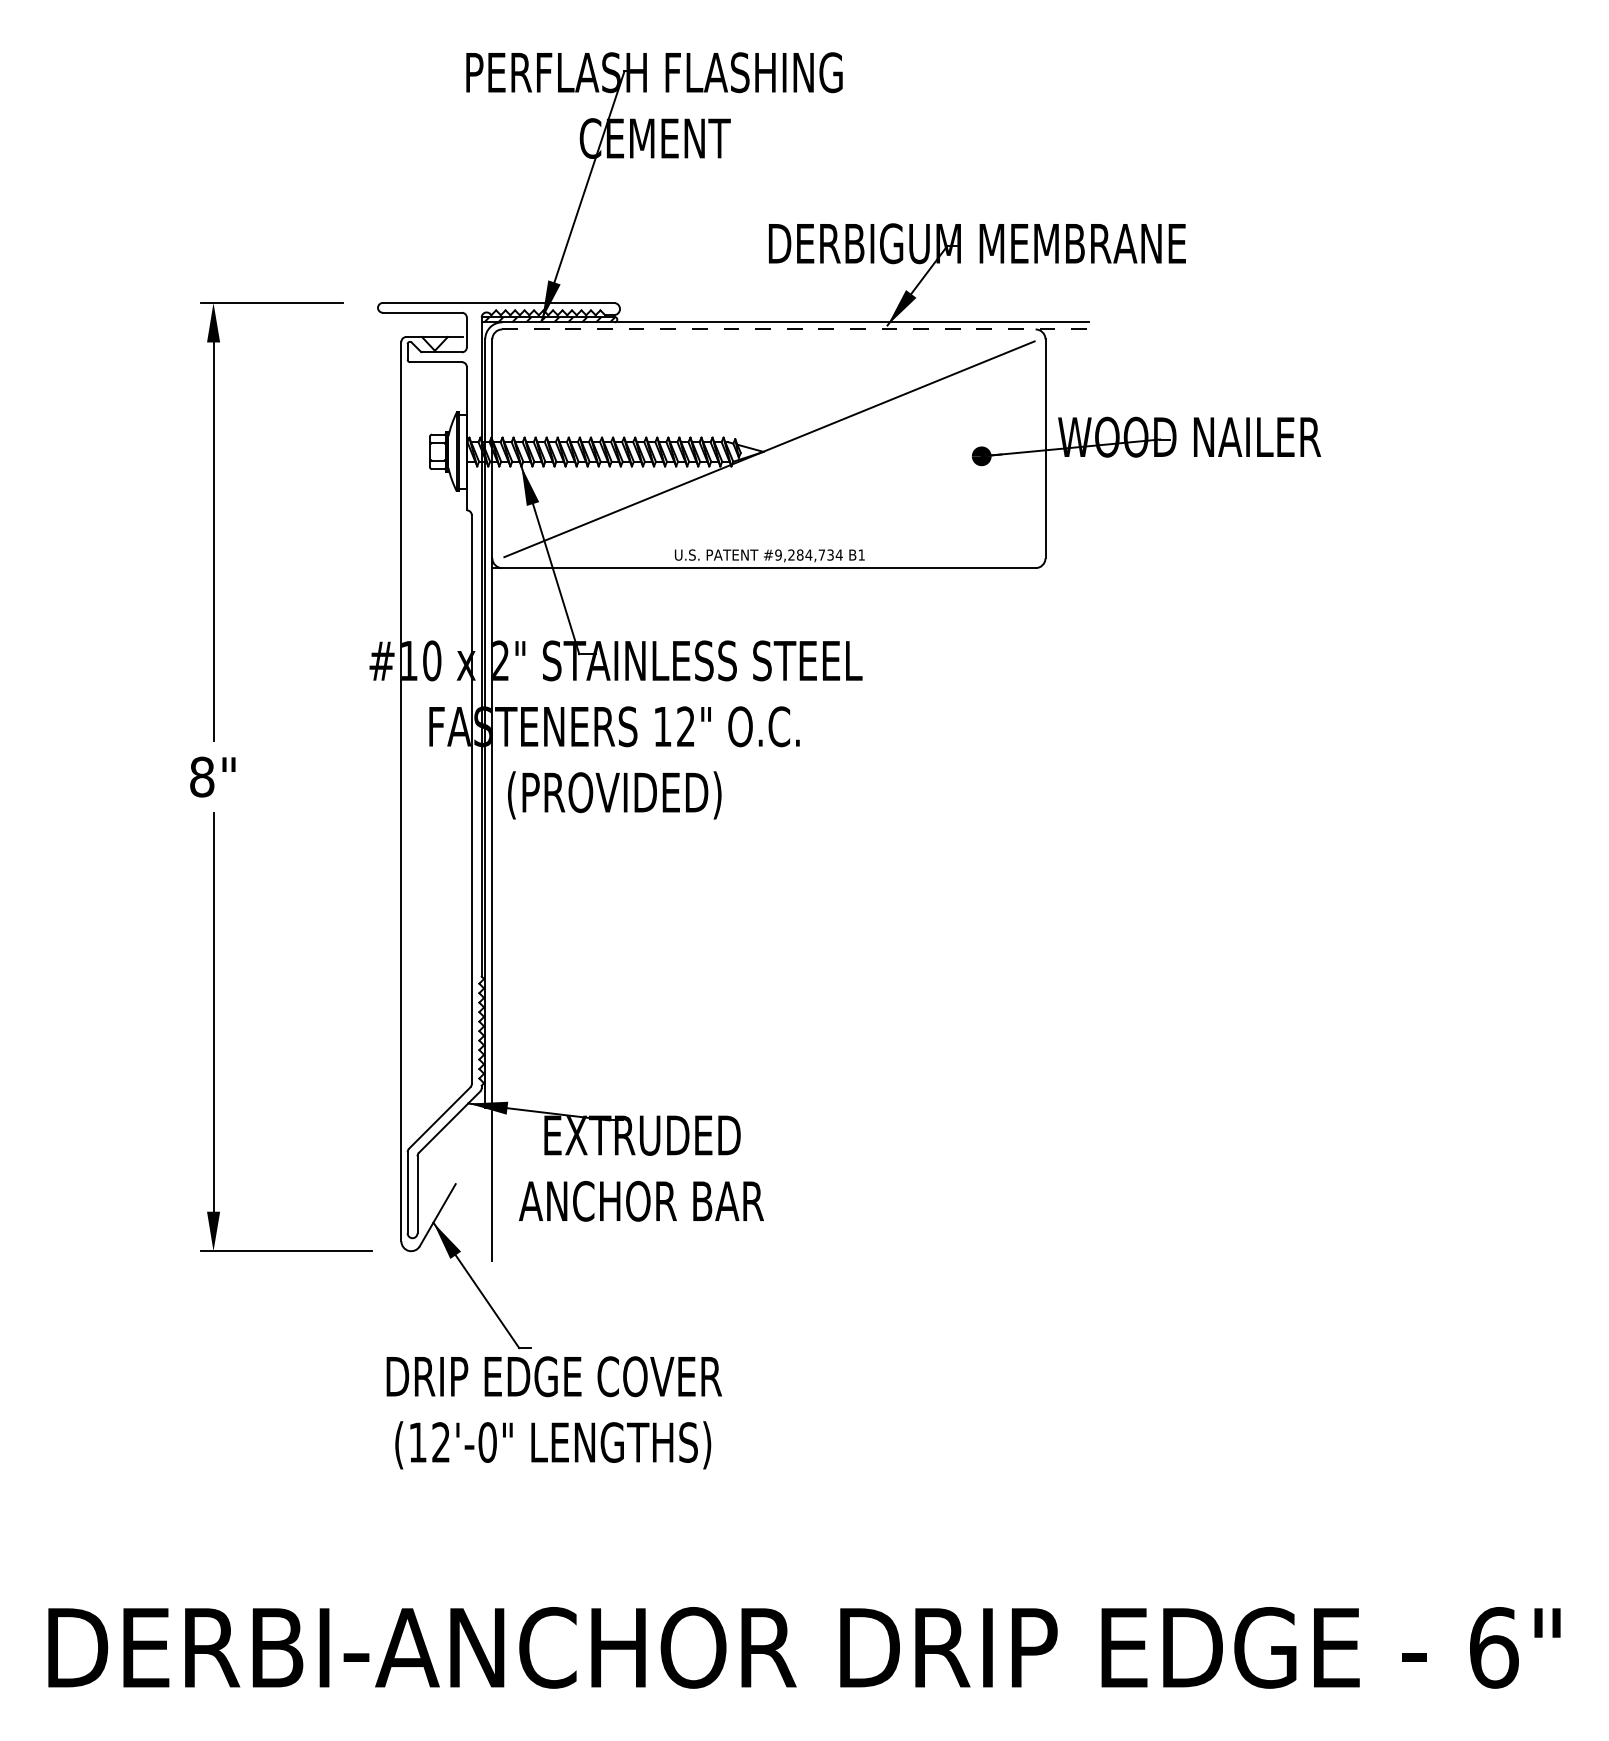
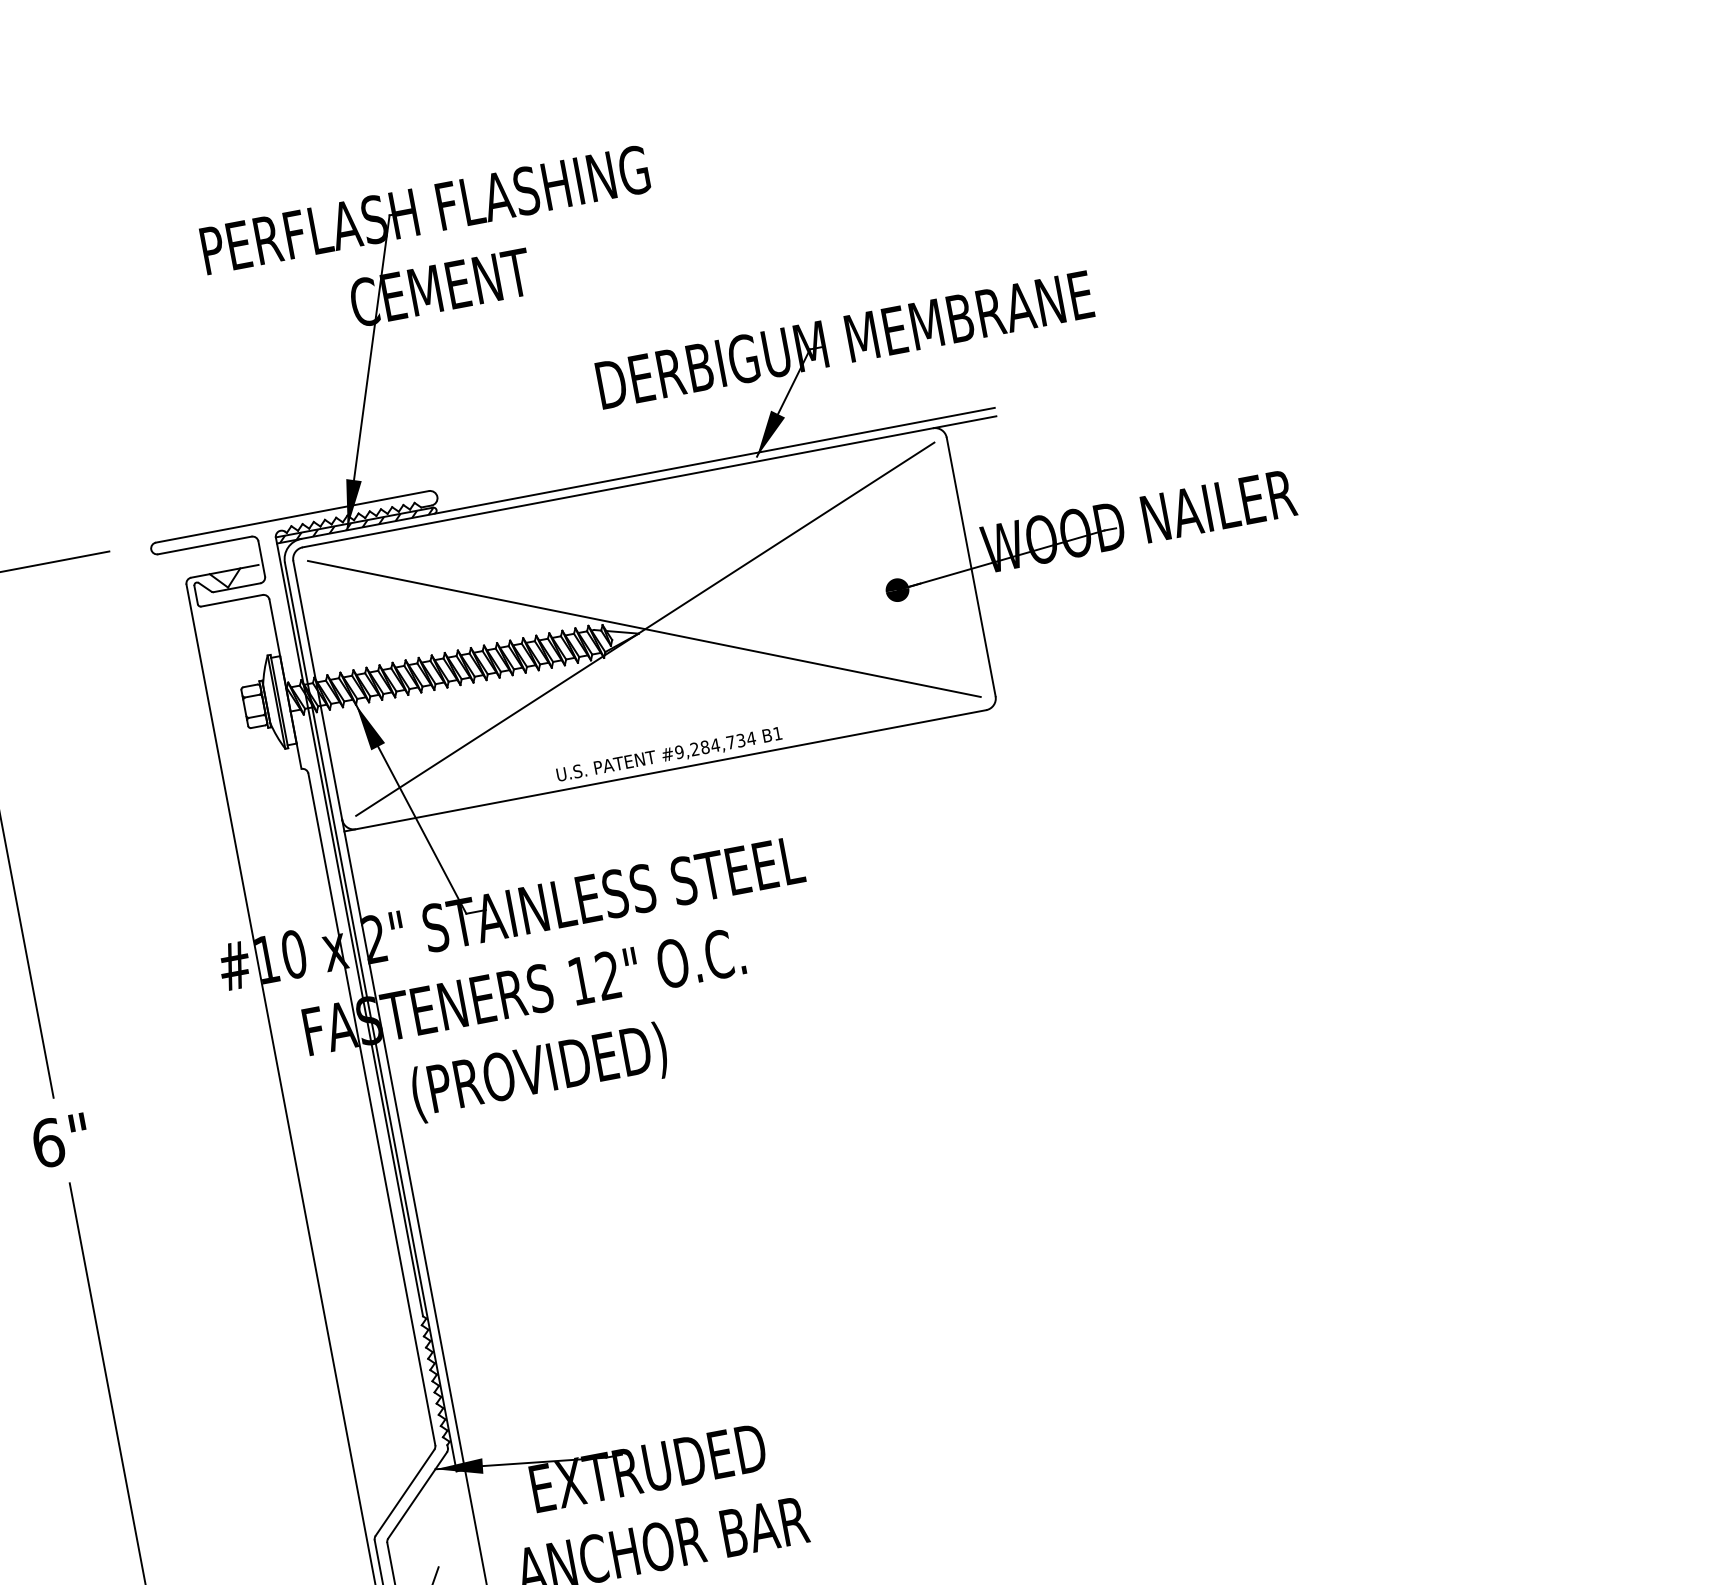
line: (795, 329) -> (649, 481), dashed -> solid
line: (768, 448) -> (643, 628), added
text: (202, 776) -> (48, 1142), 8" -> 6"

